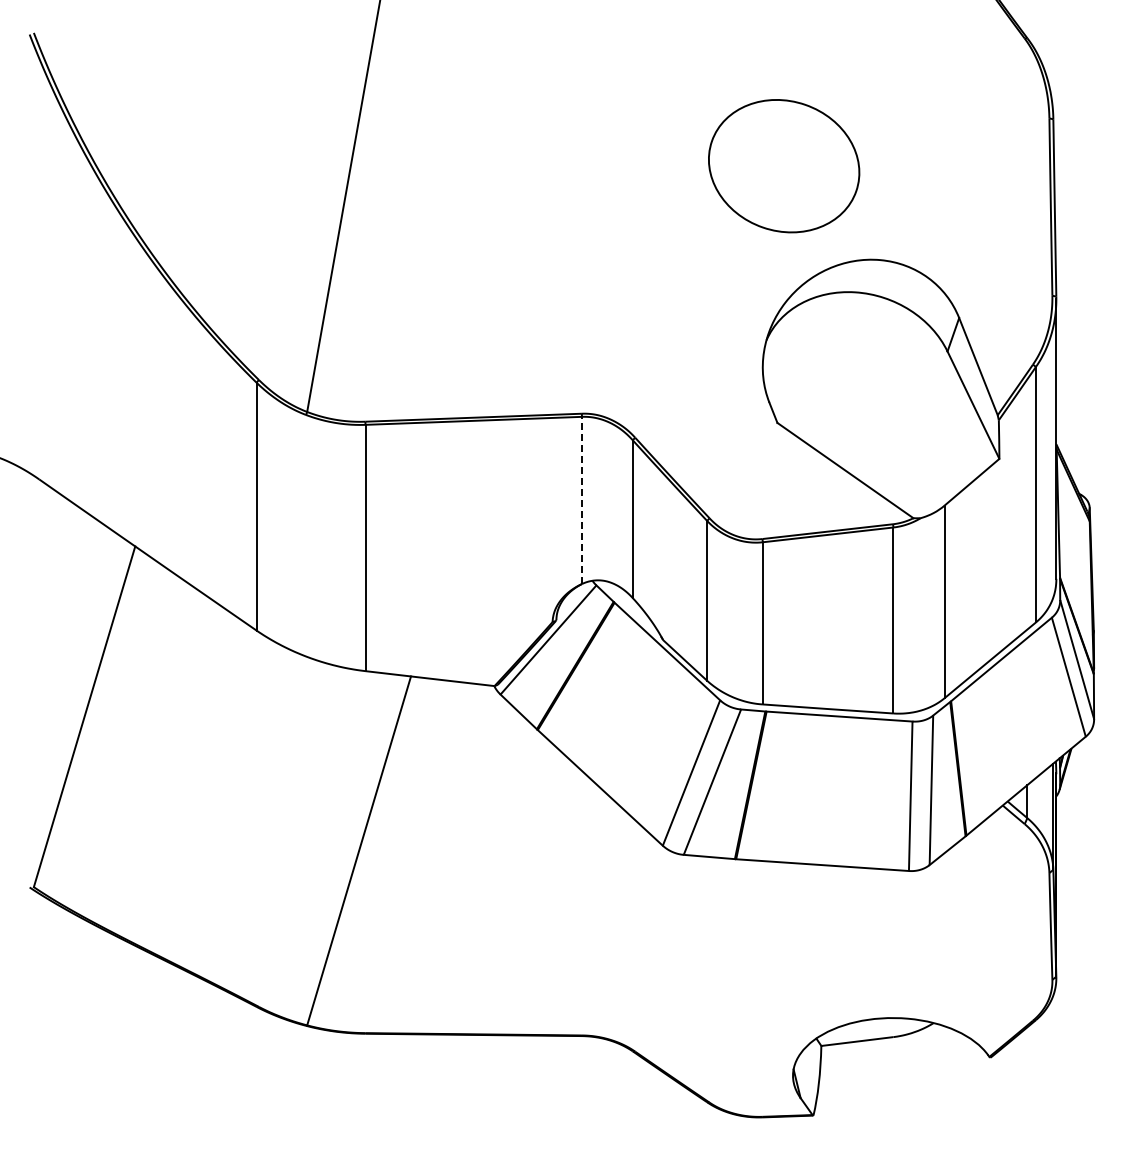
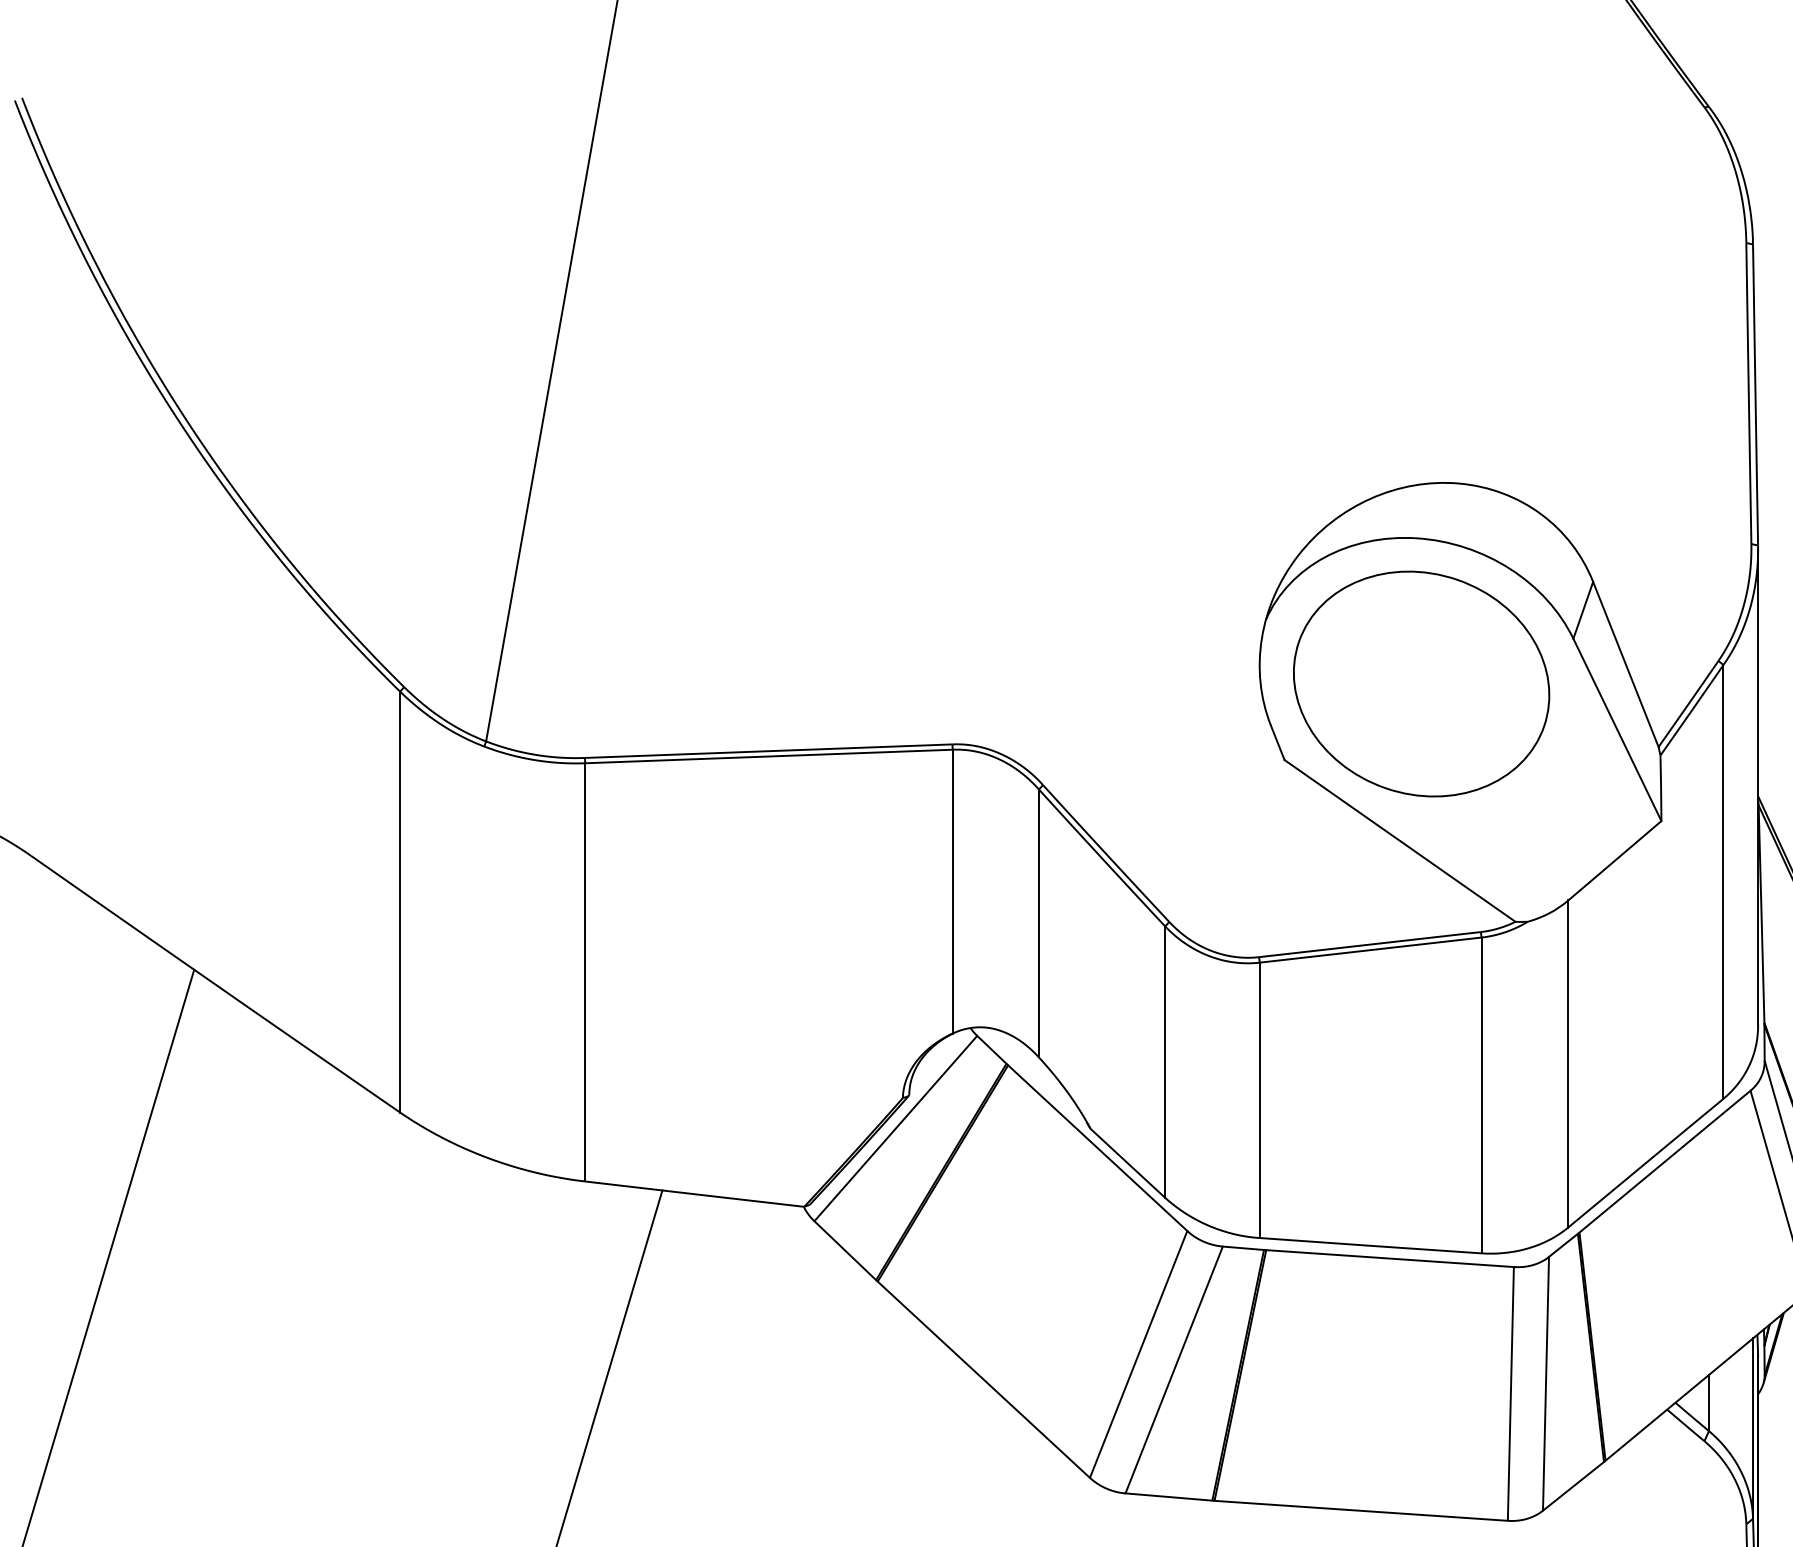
part: (784, 166) -> (1422, 684), moved
line: (581, 500) -> (951, 891), dashed -> solid

